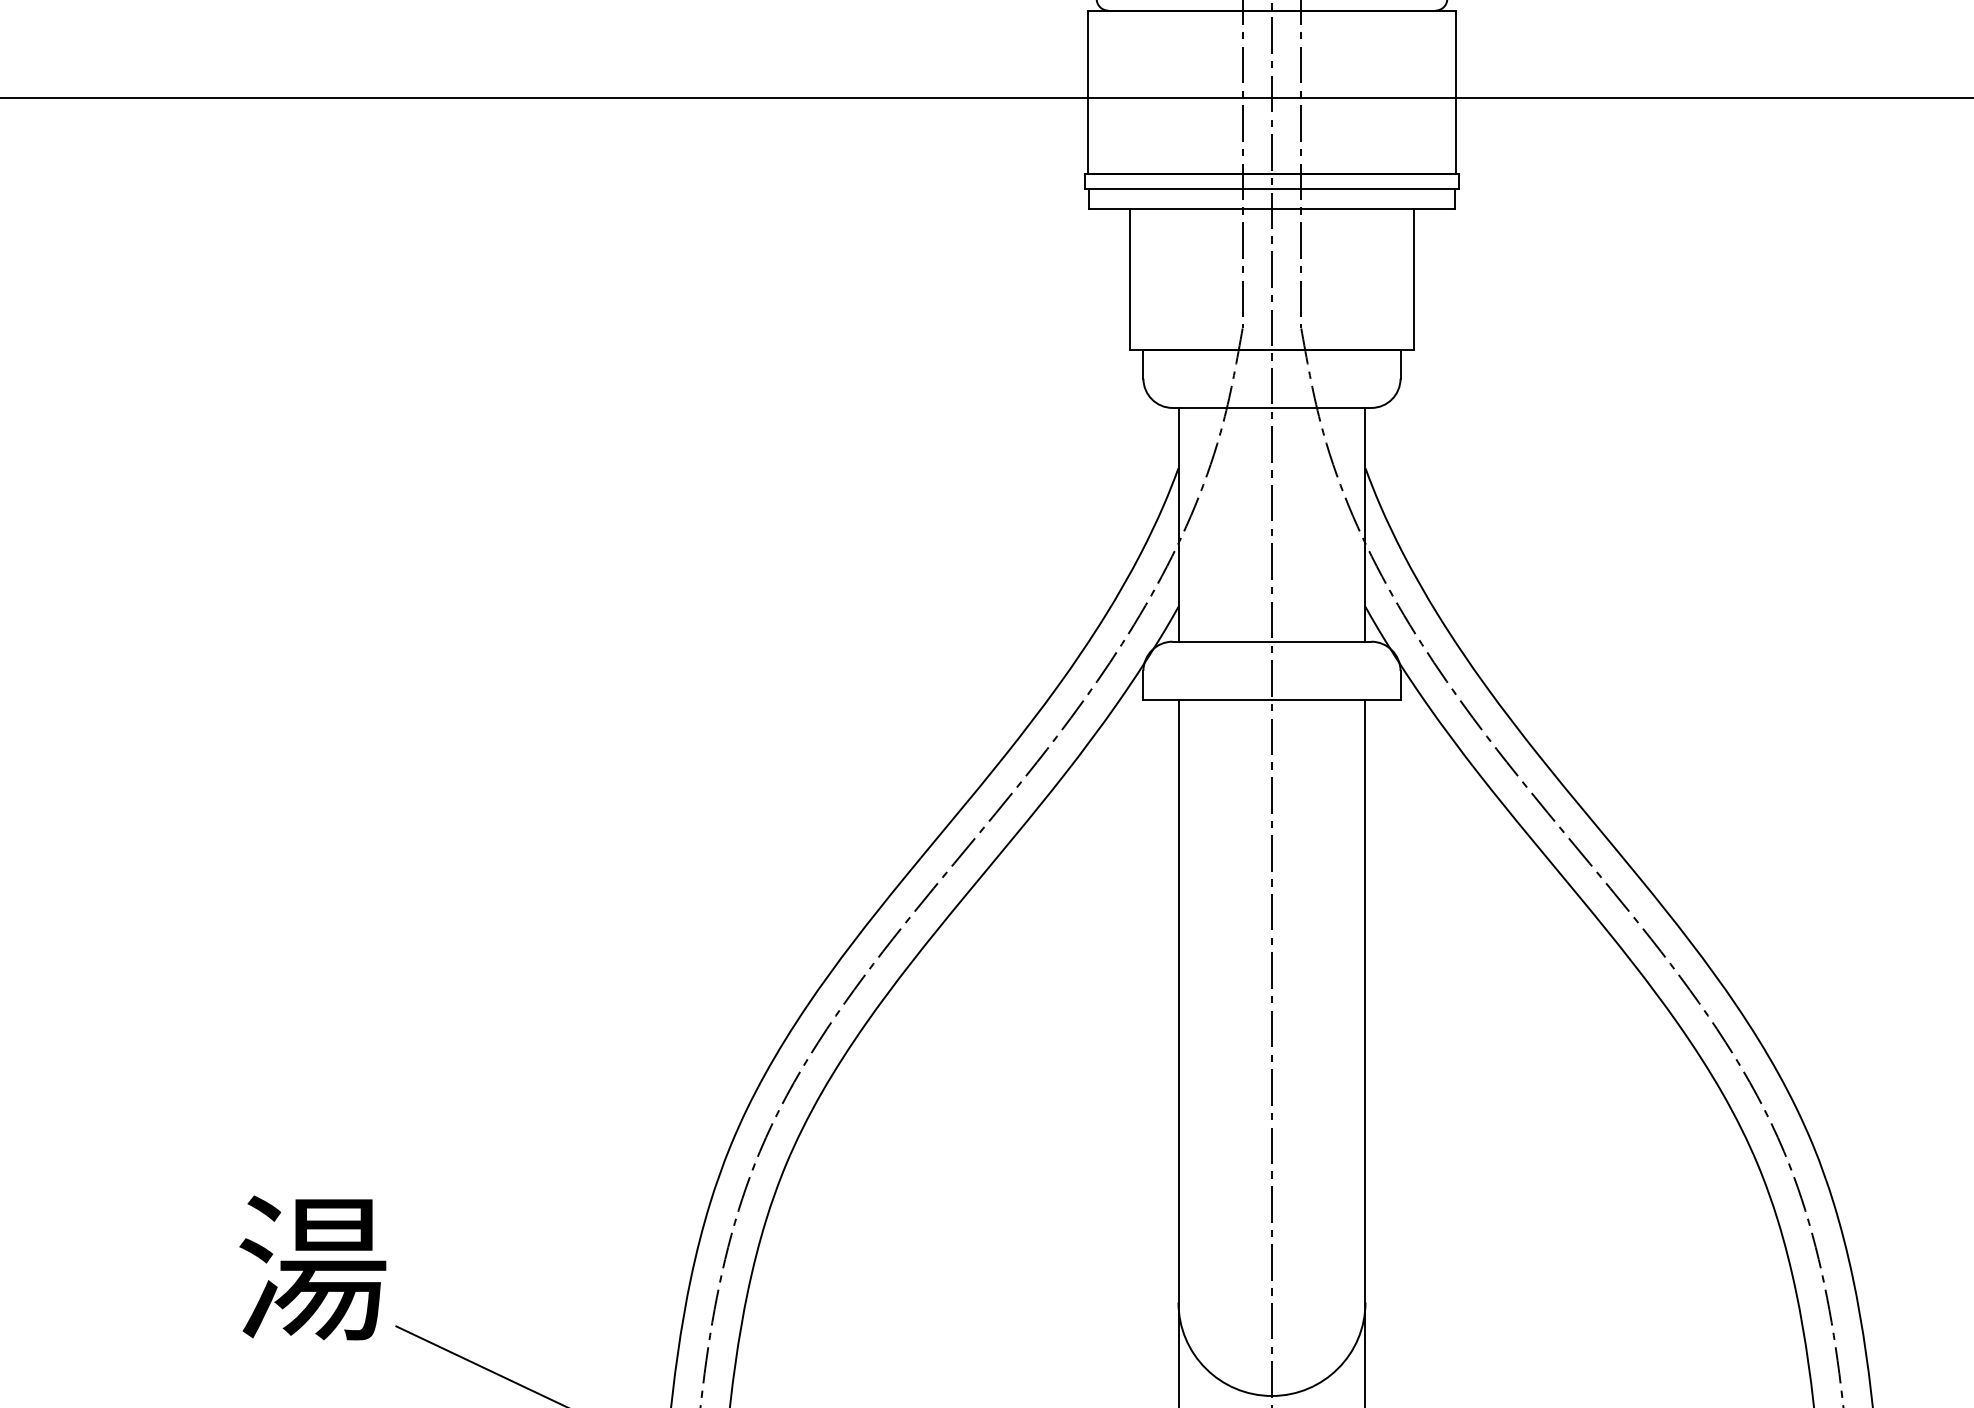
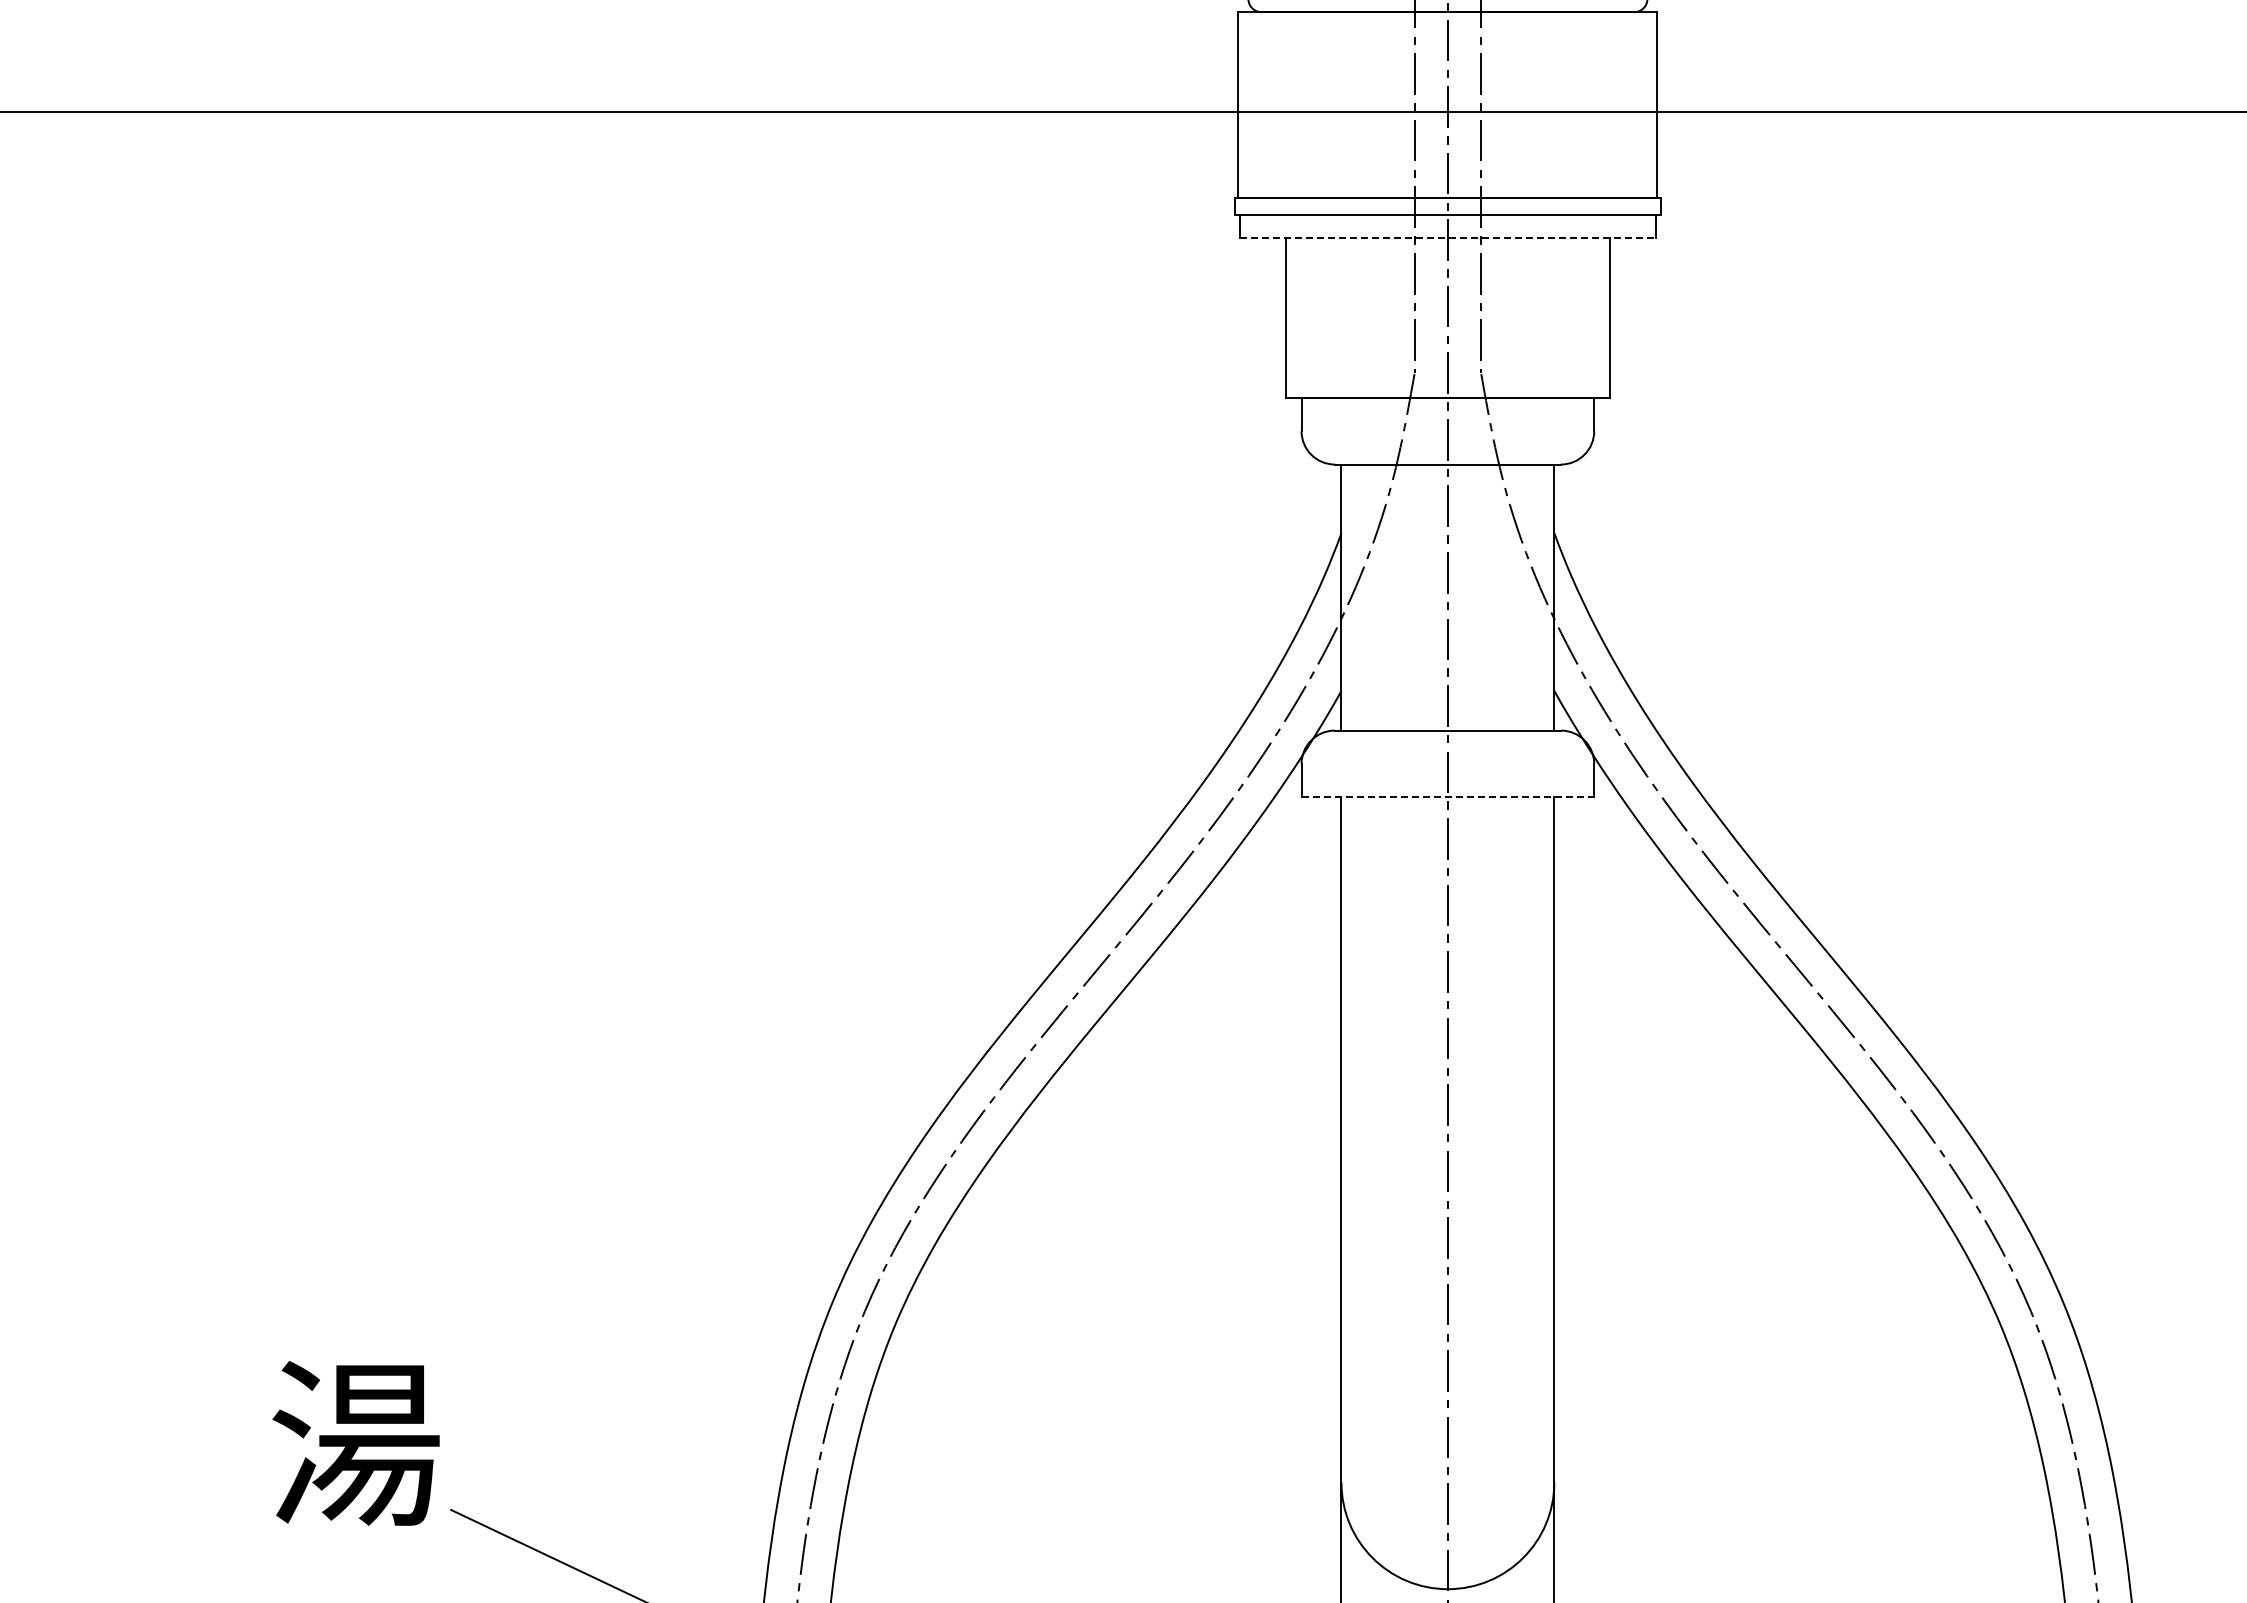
line: (1272, 209) -> (1448, 238), solid -> dashed
line: (1272, 700) -> (1448, 797), solid -> dashed

